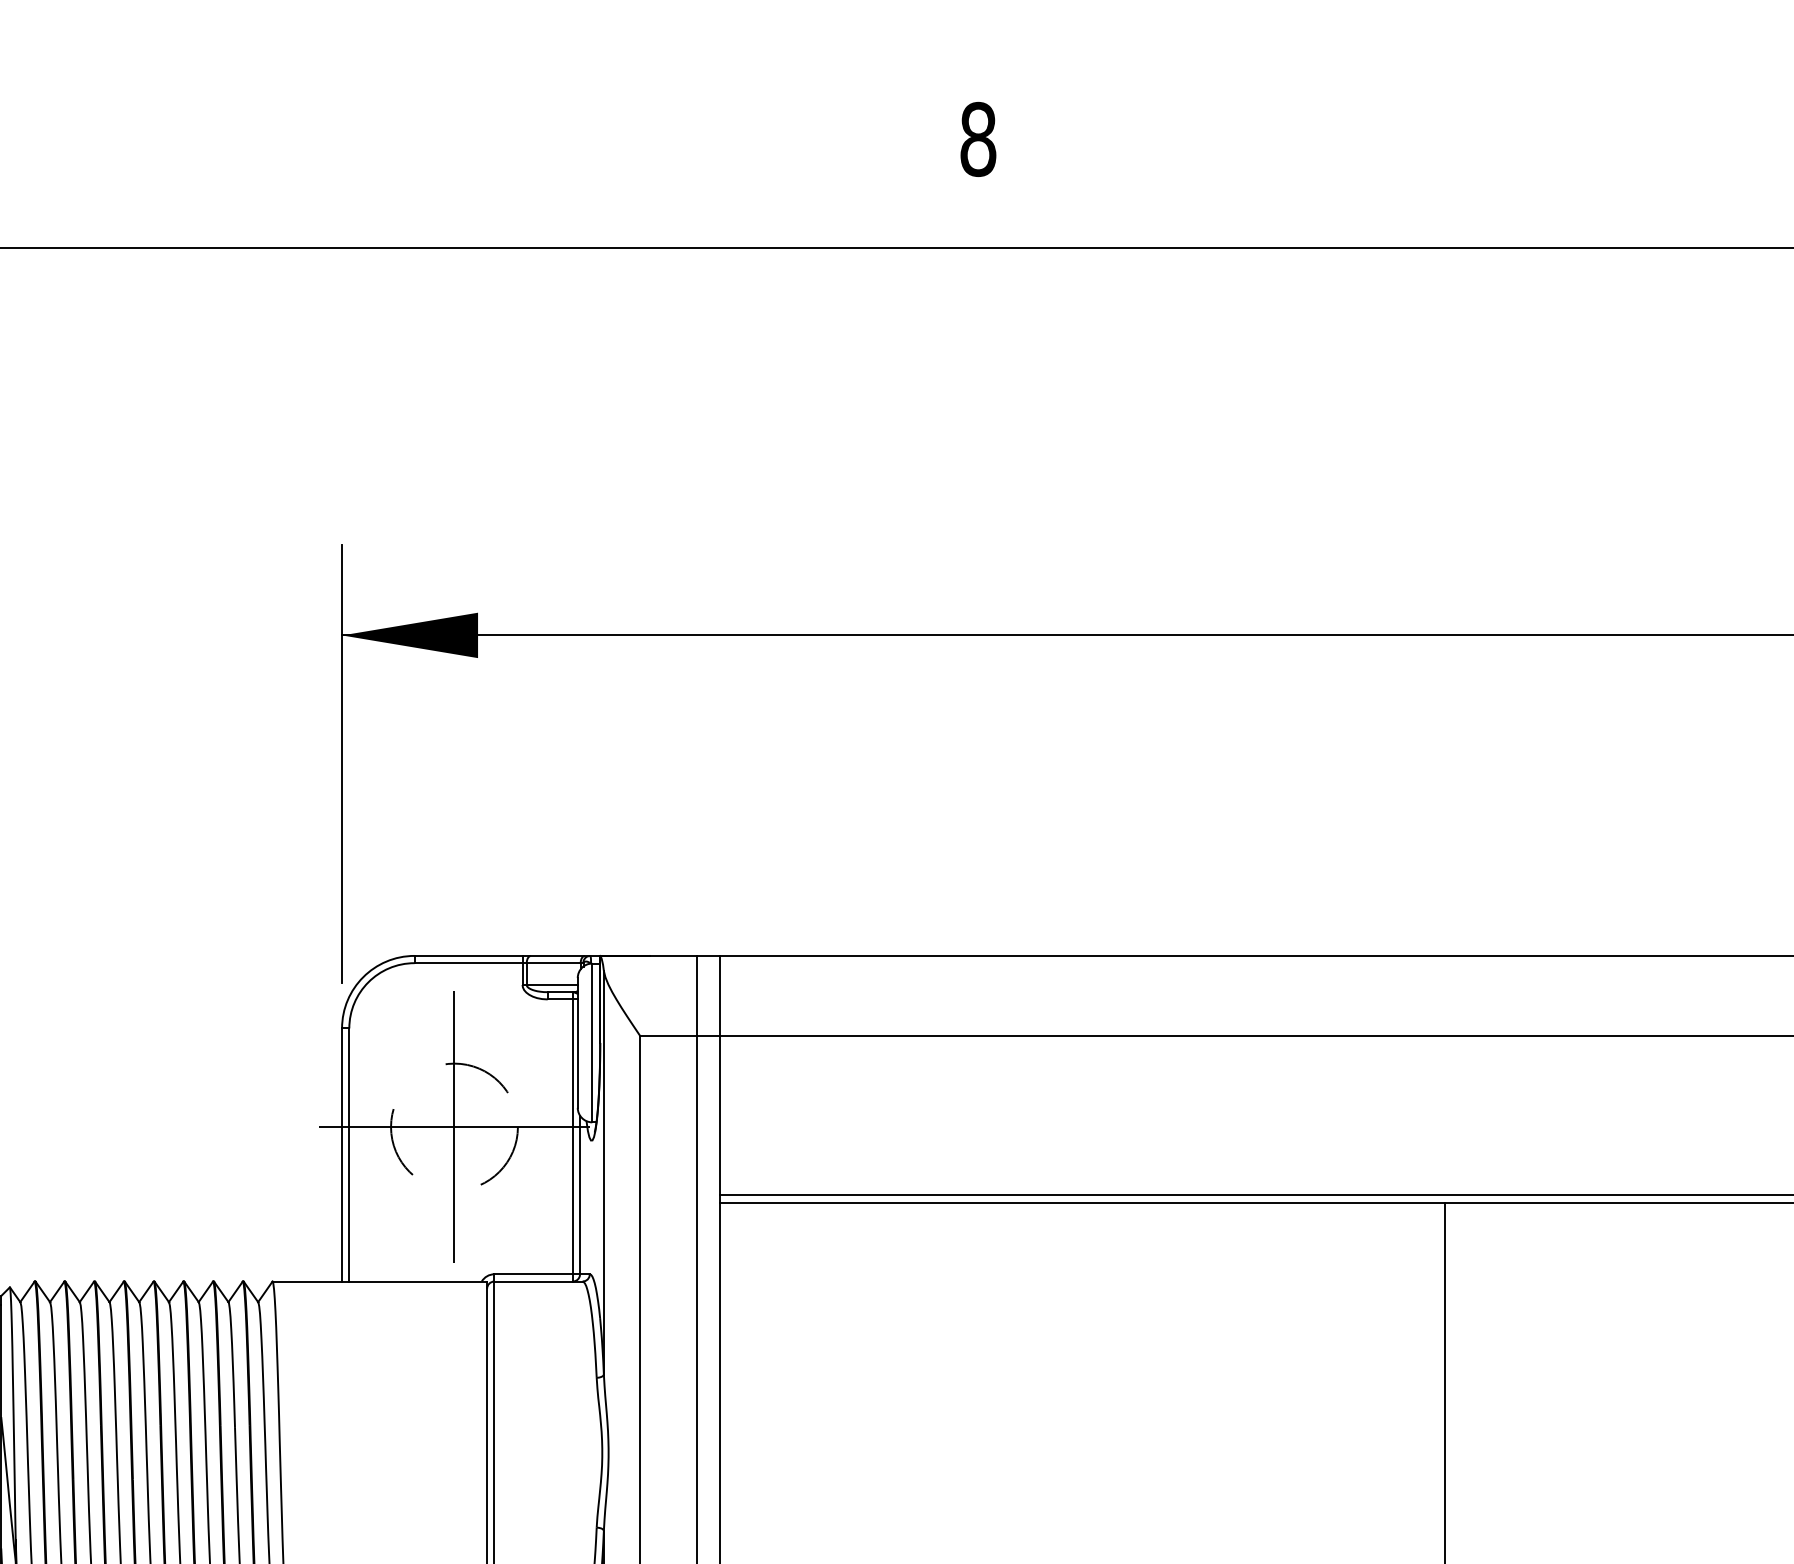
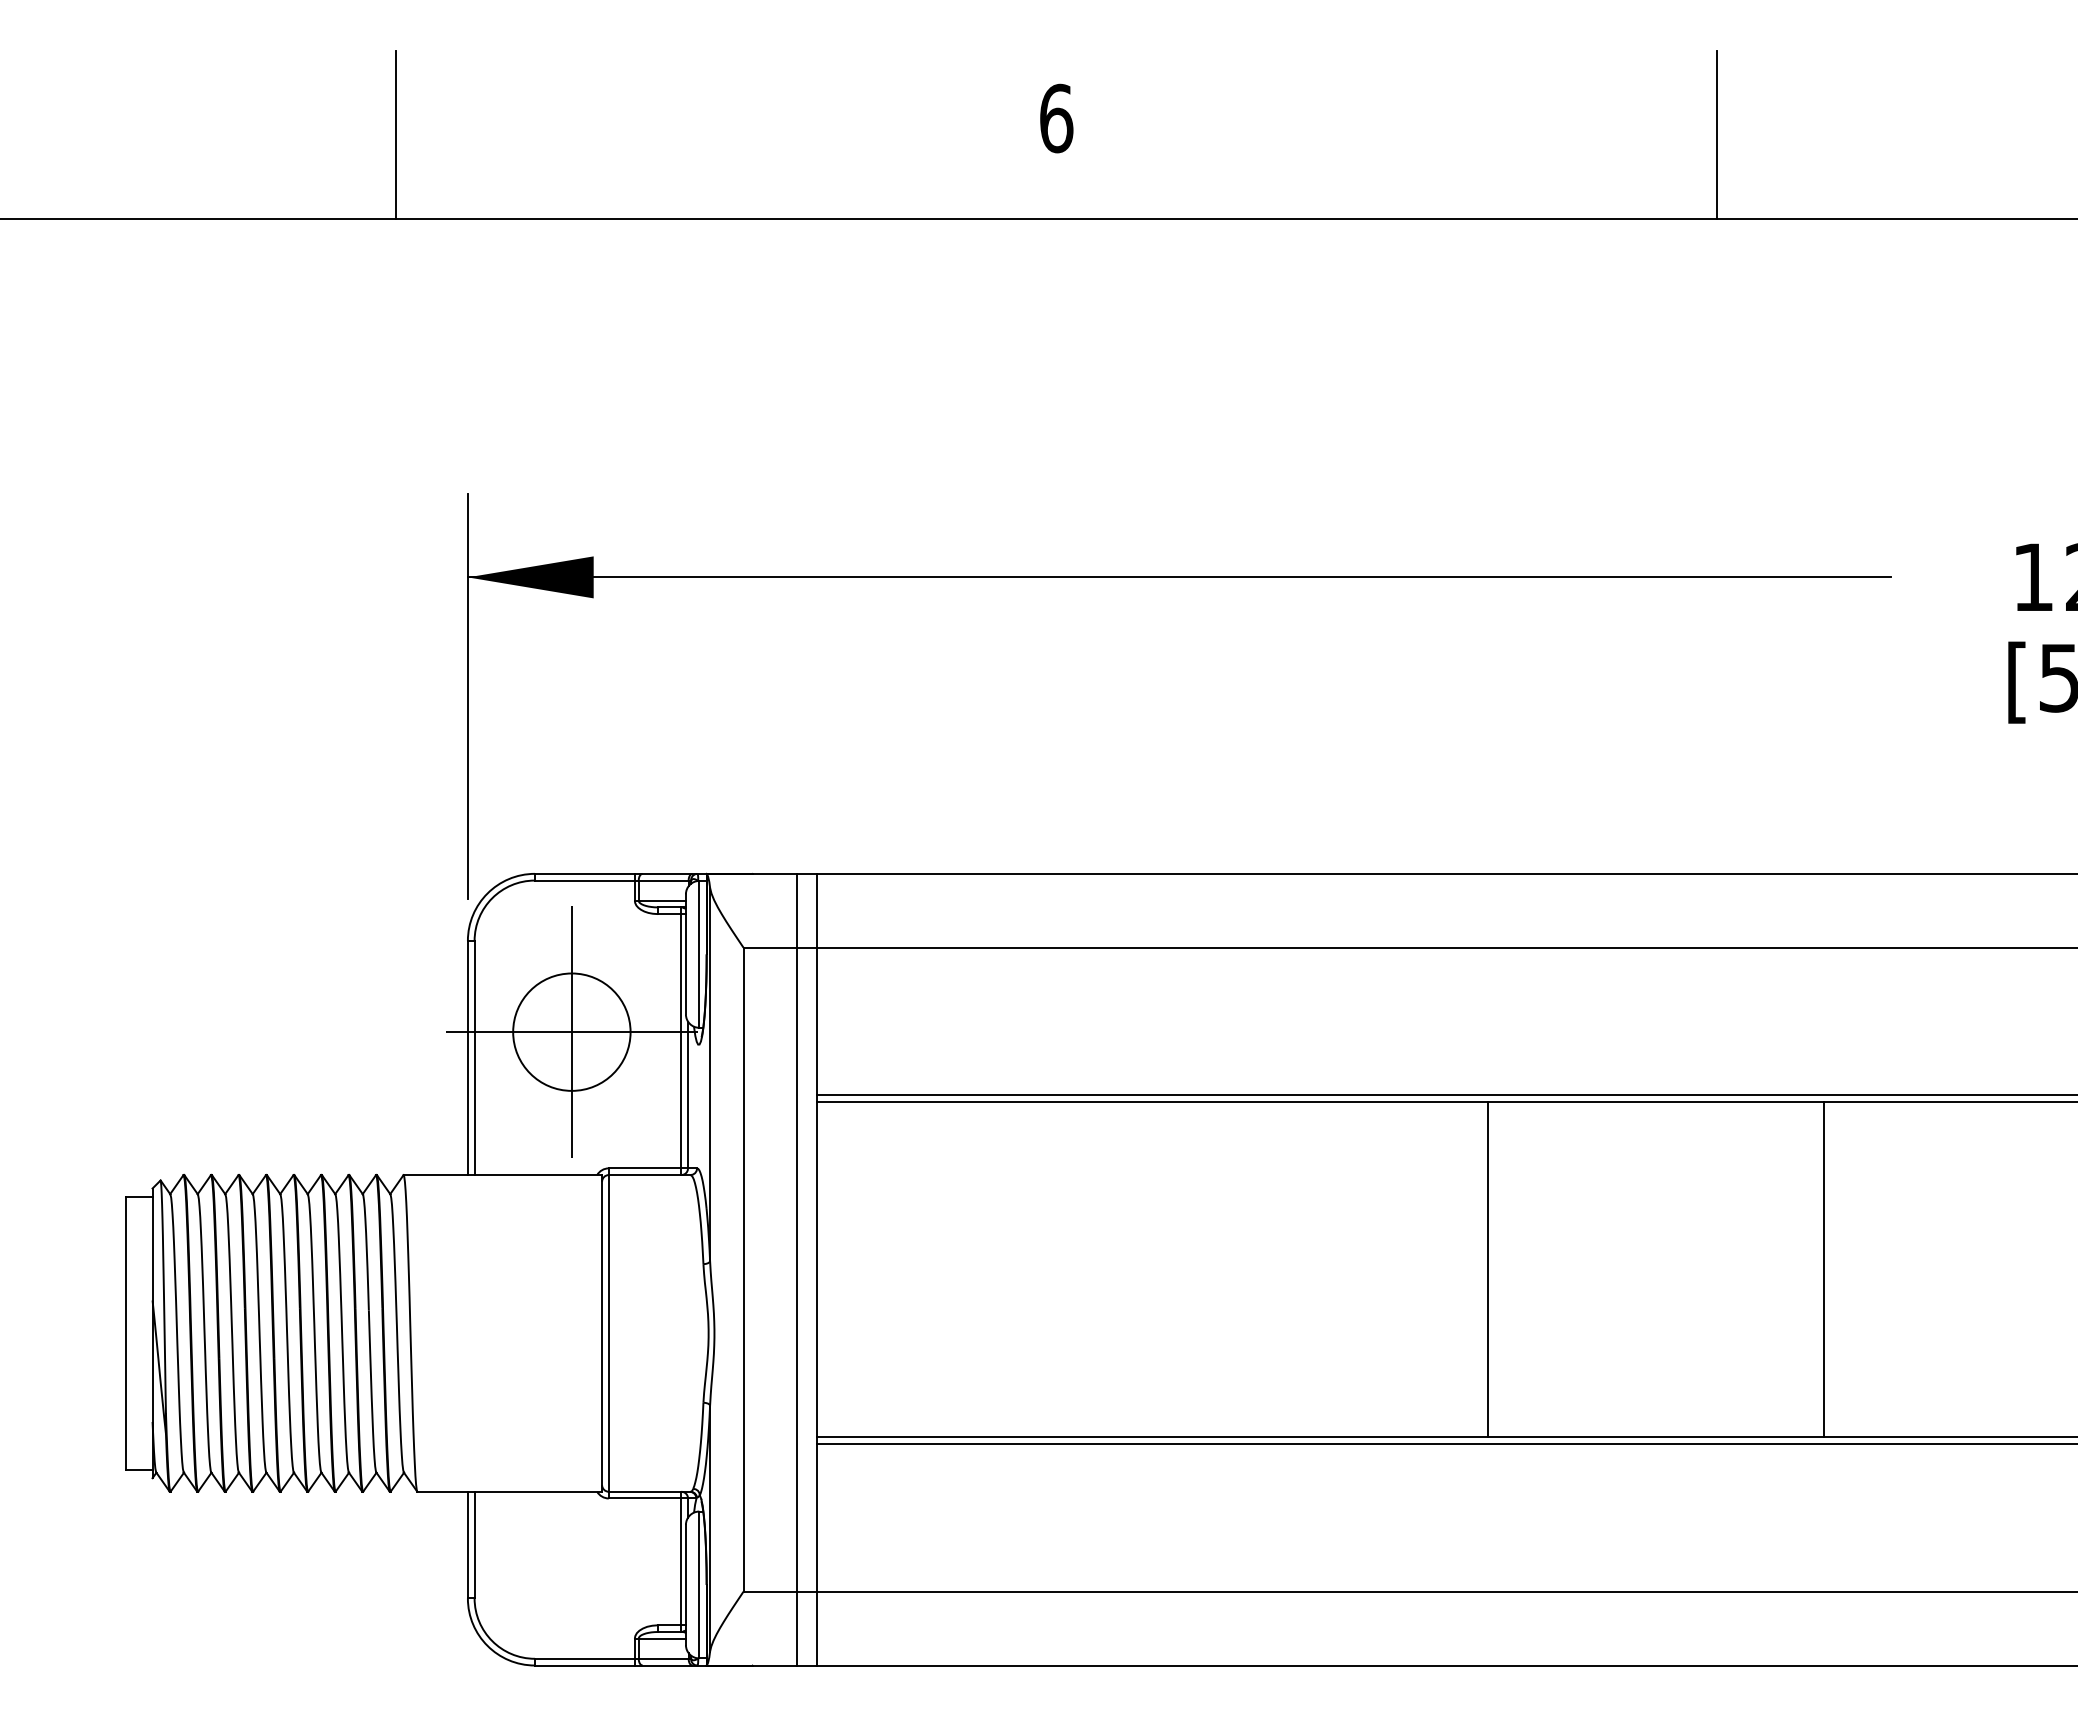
text: (978, 139) -> (1056, 118), 8 -> 6
line: (263, 157) -> (395, 135), added
line: (1692, 157) -> (1717, 135), added
circle: (454, 1126) -> (571, 1031), dashed -> solid

